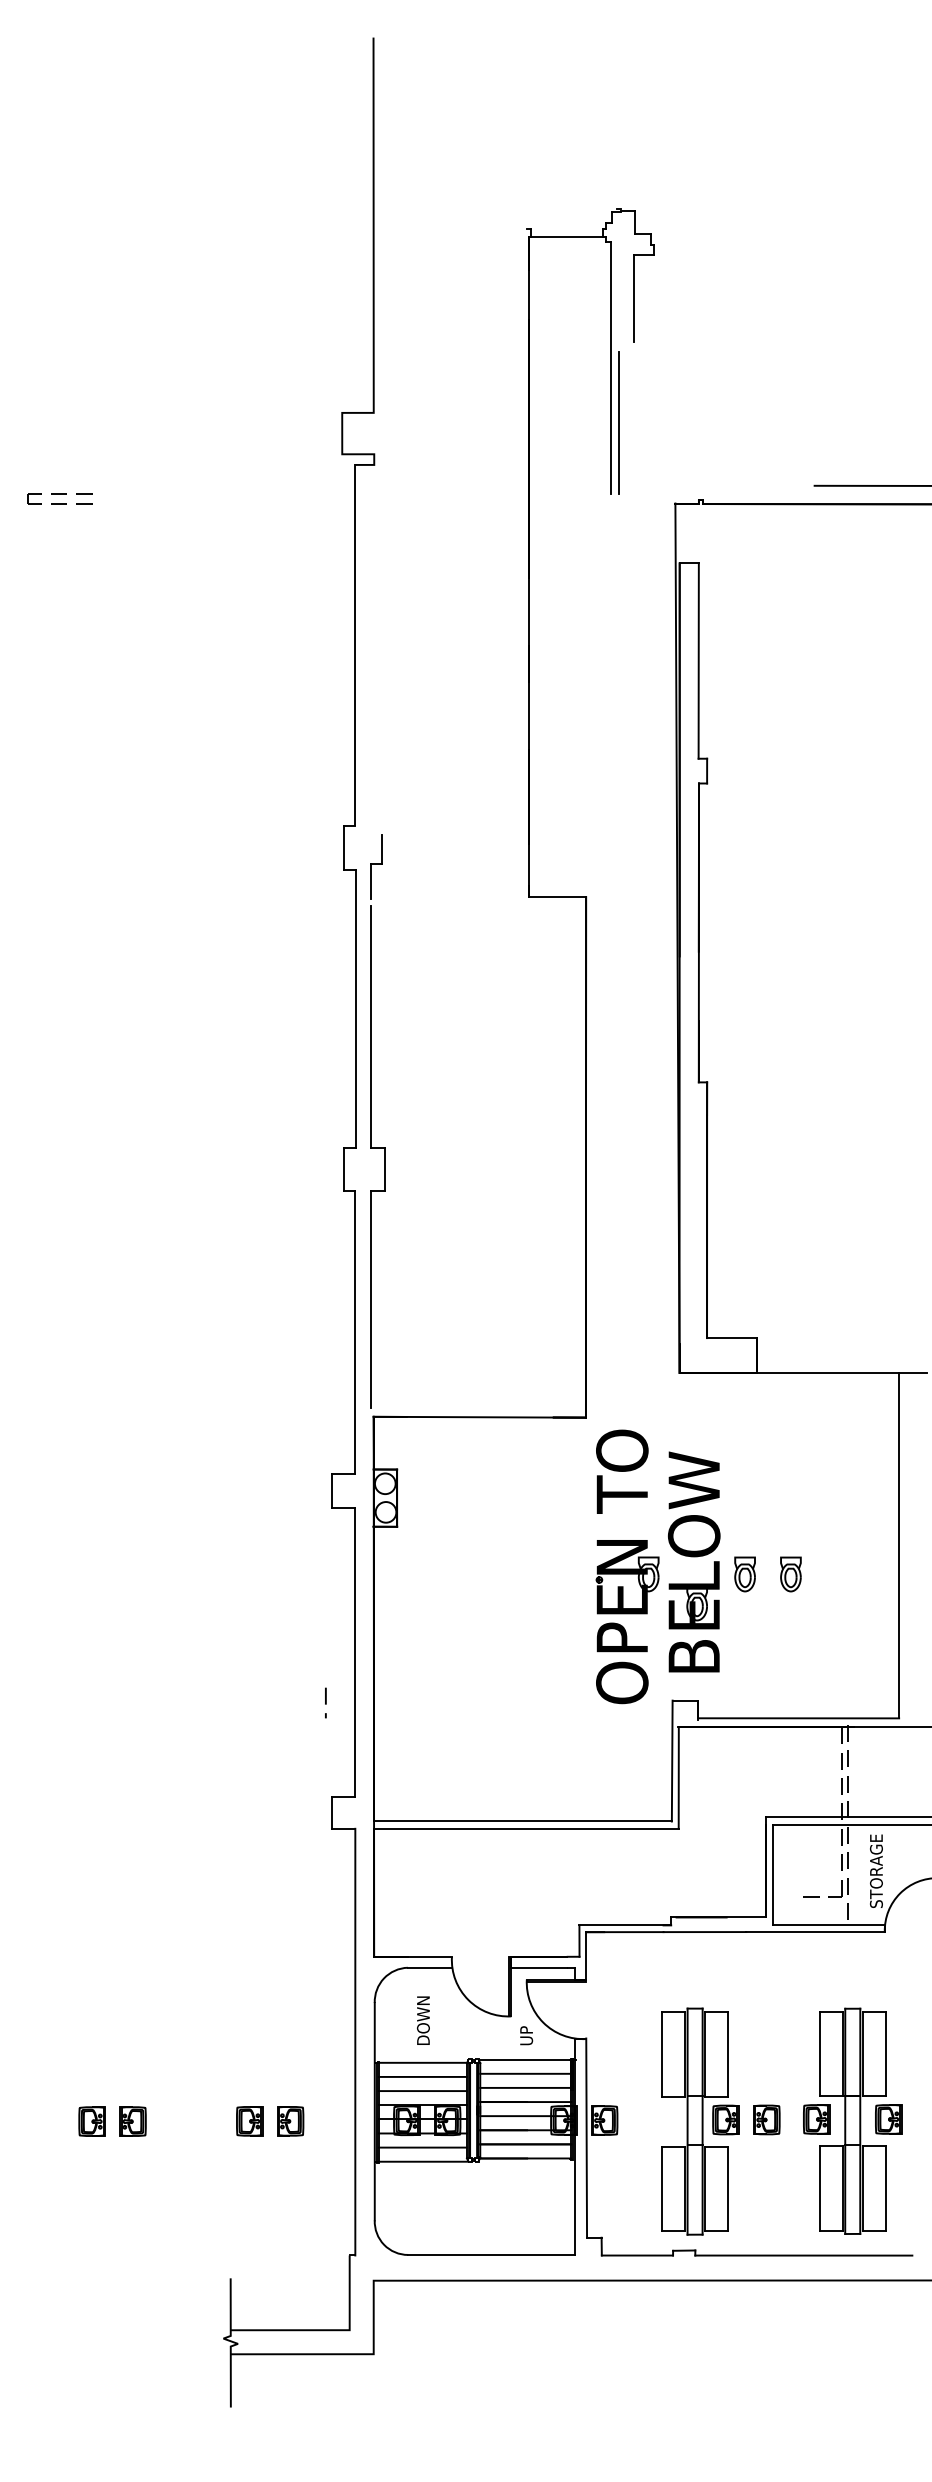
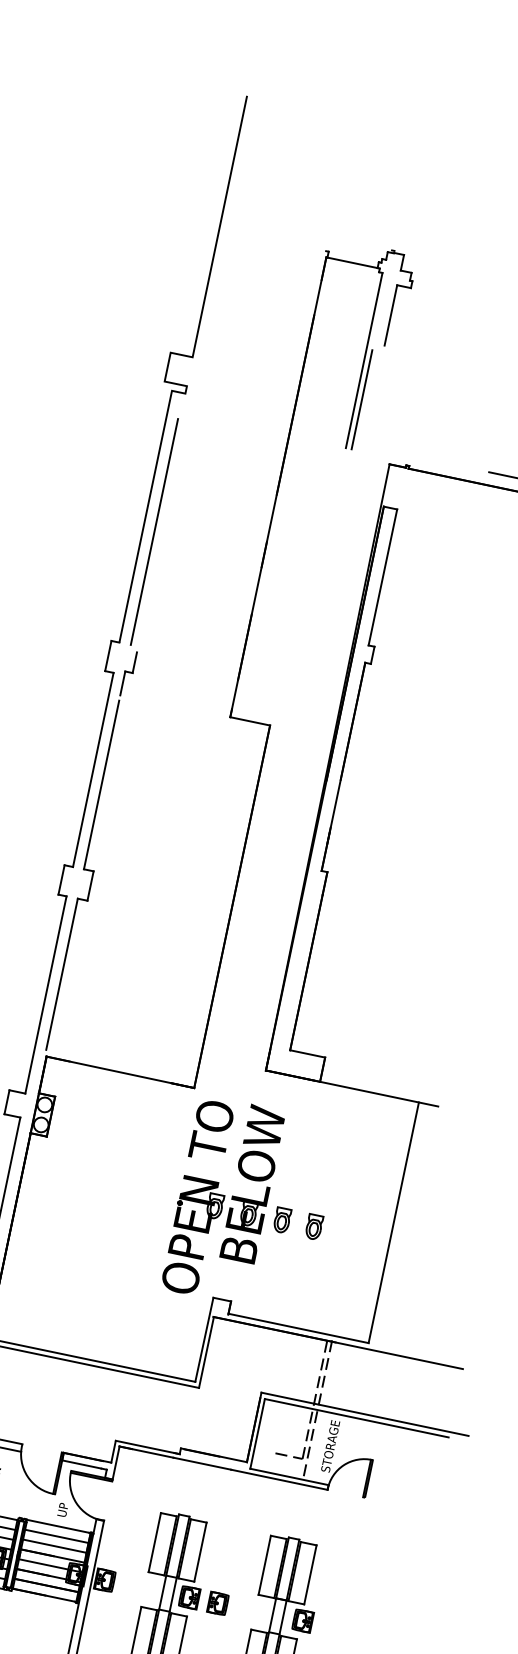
line: (371, 664) -> (154, 532), added
part: (694, 1561) -> (253, 1183), moved
part: (816, 2119) -> (252, 1610), removed

